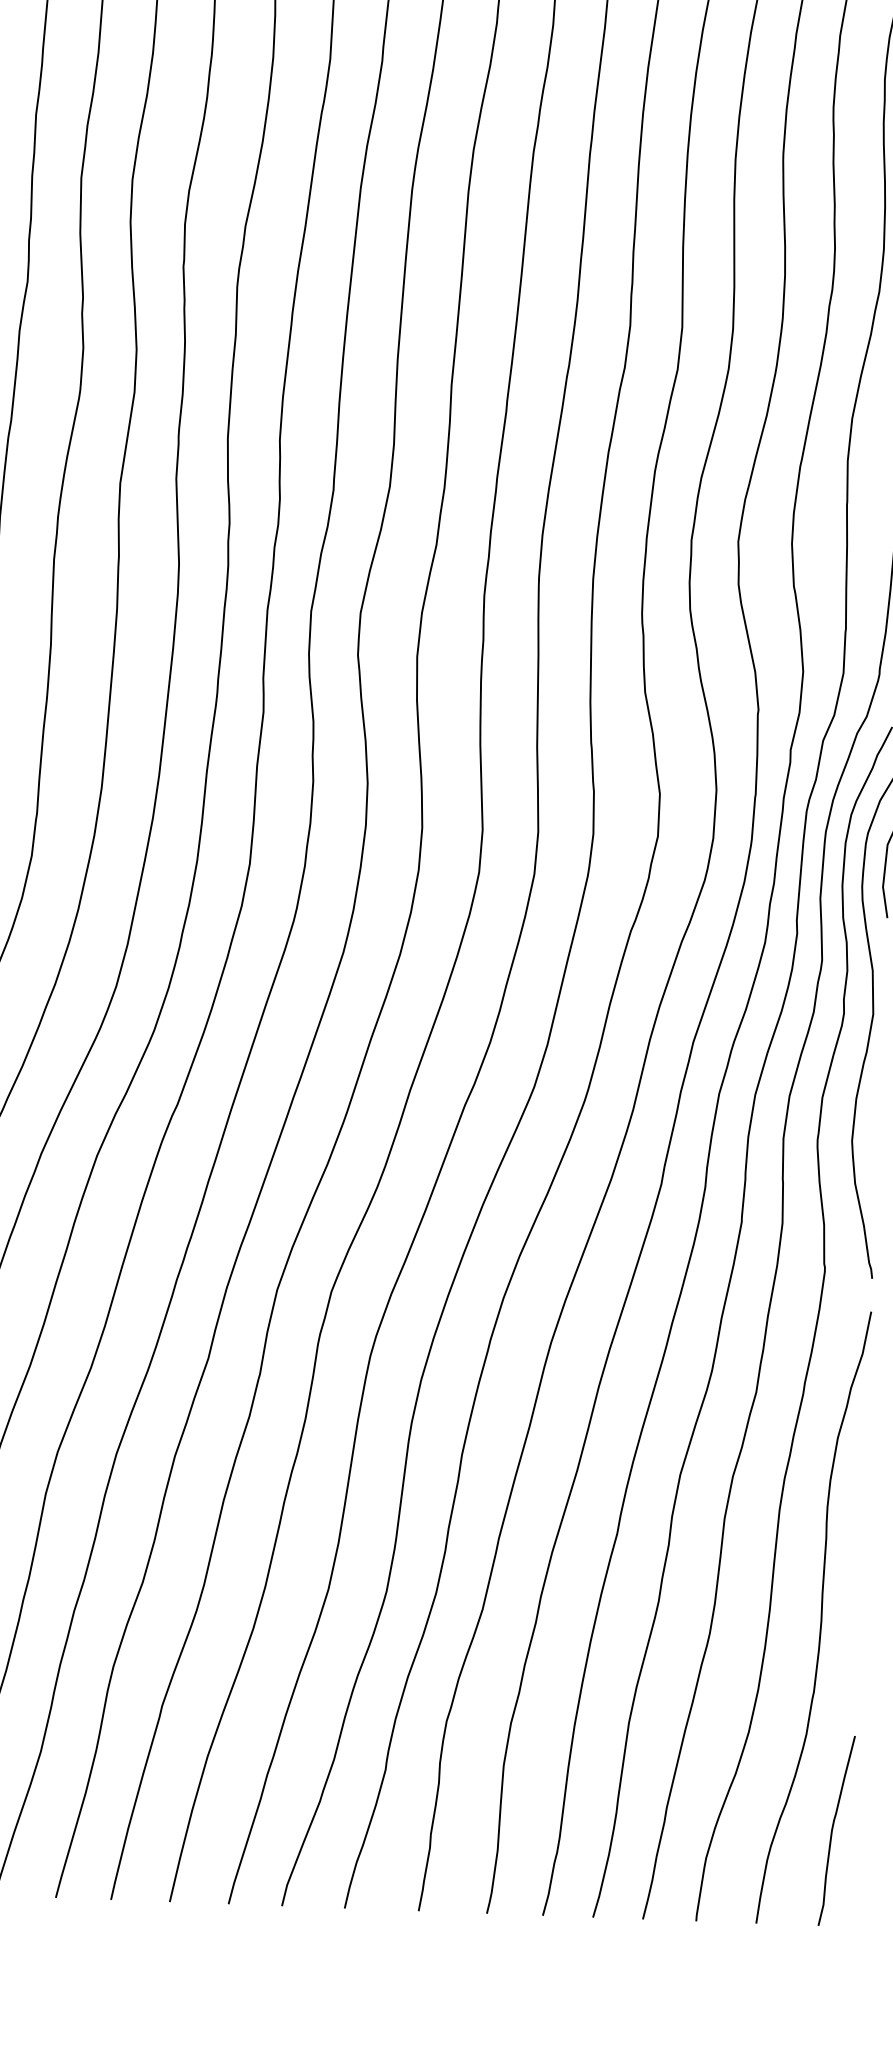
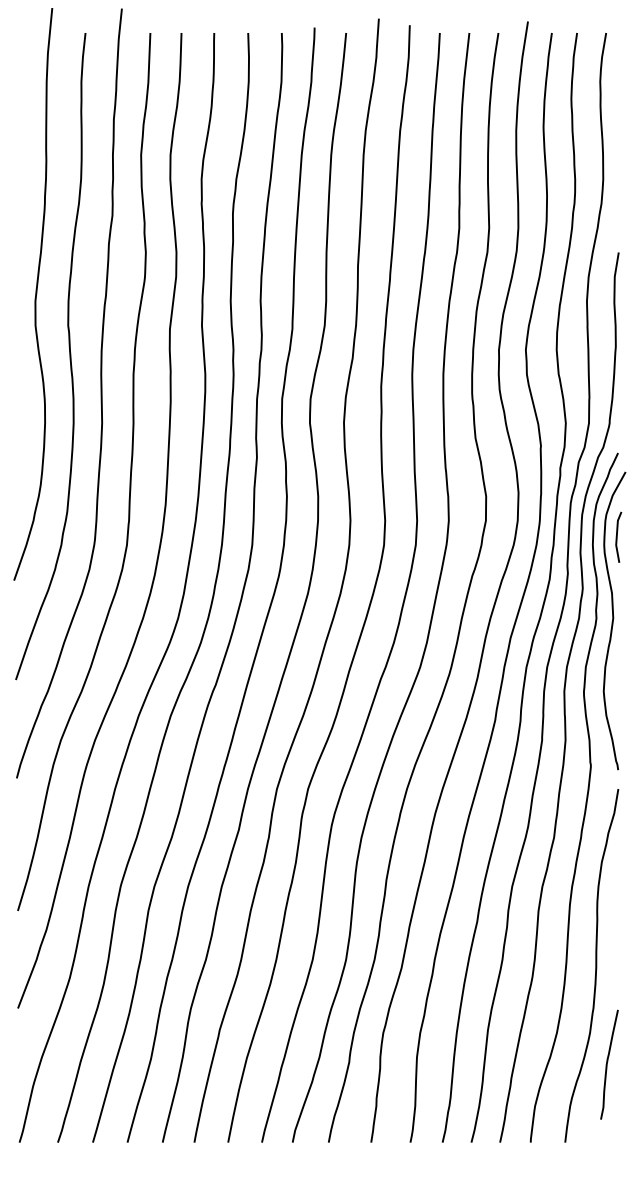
curve: (833, 1830) -> (607, 1064), moved

